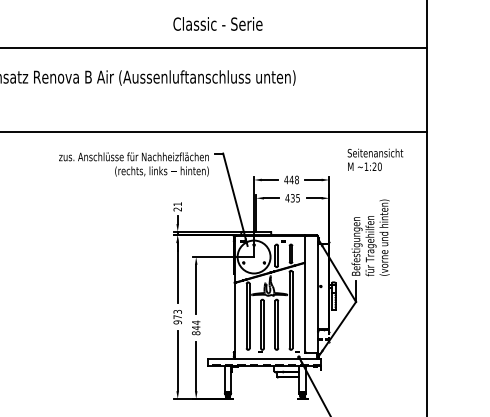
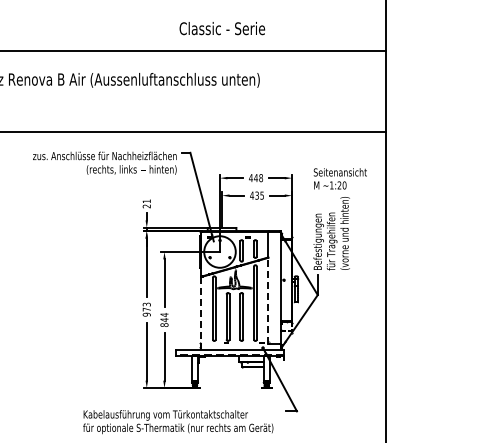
text: (218, 23) -> (222, 28), moved
text: (374, 159) -> (339, 178), moved
line: (304, 307) -> (268, 300), solid -> dashed
line: (234, 320) -> (201, 312), solid -> dashed

